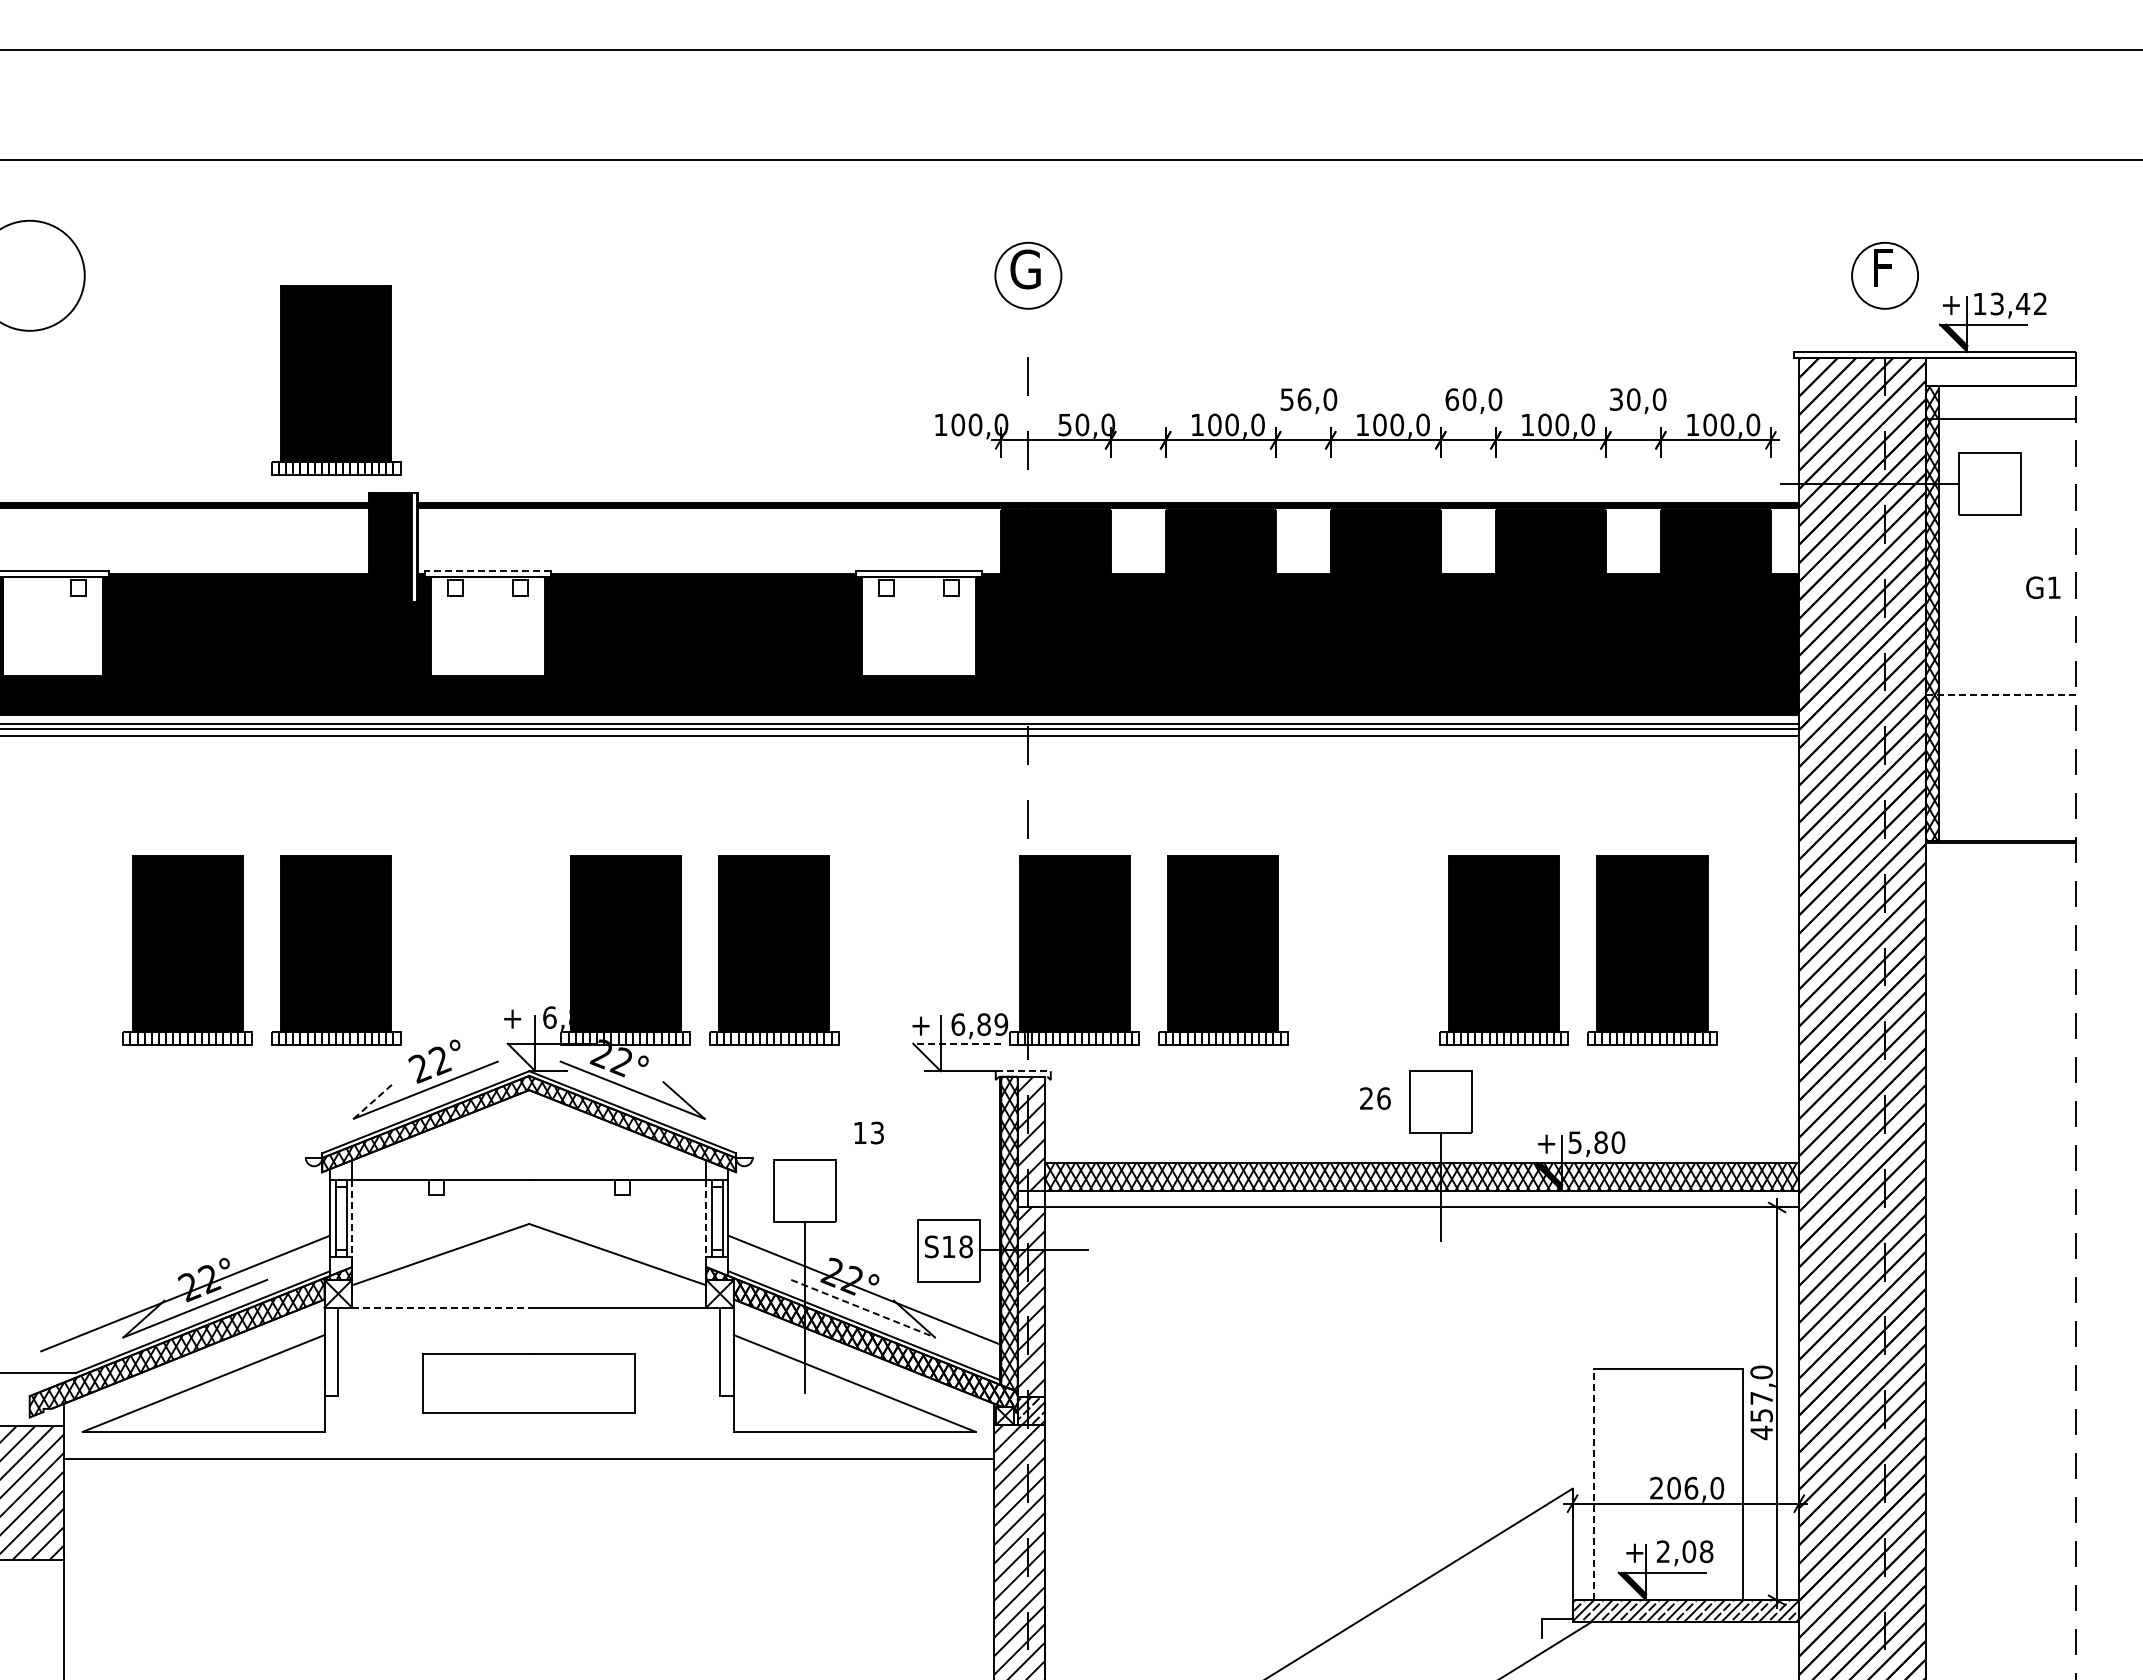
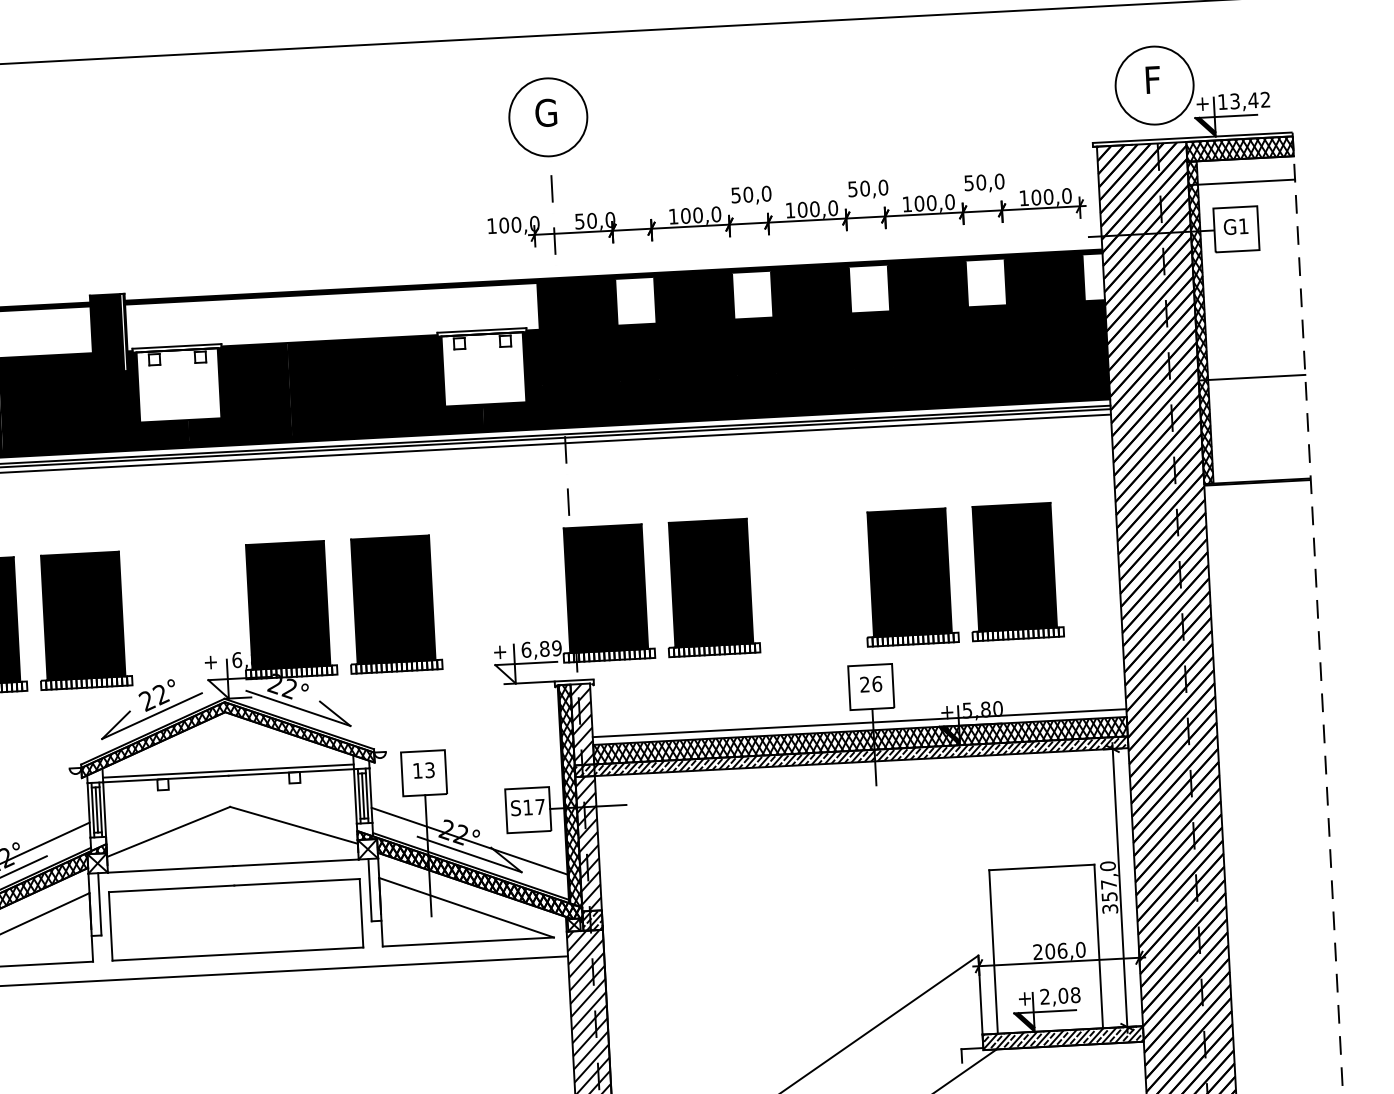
circle: (1028, 275) -> (548, 117), size x1.67
circle: (1885, 275) -> (1154, 85), size x1.67
hatch: (2000, 371) -> (1239, 149), added
part: (336, 380) -> (62, 217), removed
text: (1304, 399) -> (748, 194), 56,0 -> 50,0
text: (1452, 399) -> (853, 189), 60,0 -> 50,0
text: (1616, 399) -> (969, 183), 30,0 -> 50,0
line: (488, 571) -> (177, 346), dashed -> solid
text: (2043, 587) -> (1236, 226), moved
line: (2001, 694) -> (1252, 377), dashed -> solid
line: (957, 1043) -> (526, 663), dashed -> solid
line: (1023, 1071) -> (574, 680), dashed -> solid
text: (1375, 1098) -> (871, 684), moved
line: (374, 1100) -> (116, 725), dashed -> solid
text: (868, 1132) -> (423, 770), moved
line: (1422, 1152) -> (859, 723), added
line: (529, 1173) -> (228, 771), added
hatch: (1408, 1198) -> (851, 756), added
line: (341, 1218) -> (97, 810), added
line: (352, 1218) -> (104, 809), dashed -> solid
line: (706, 1218) -> (355, 796), dashed -> solid
line: (717, 1218) -> (363, 796), added
text: (965, 1246) -> (539, 806), S18 -> S17
line: (440, 1307) -> (170, 869), dashed -> solid
line: (863, 1308) -> (469, 854), dashed -> solid
part: (528, 1383) -> (235, 919), size x1.67
text: (1761, 1432) -> (1110, 908), 457,0 -> 357,0
line: (1594, 1484) -> (993, 951), dashed -> solid

